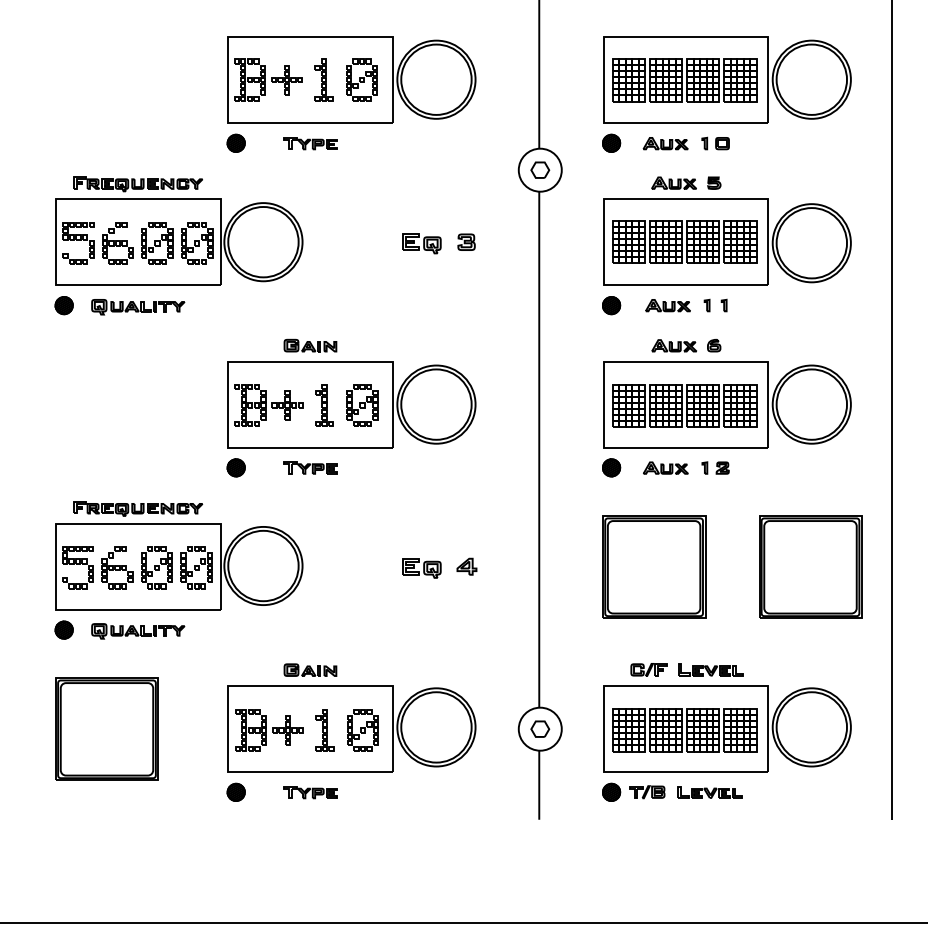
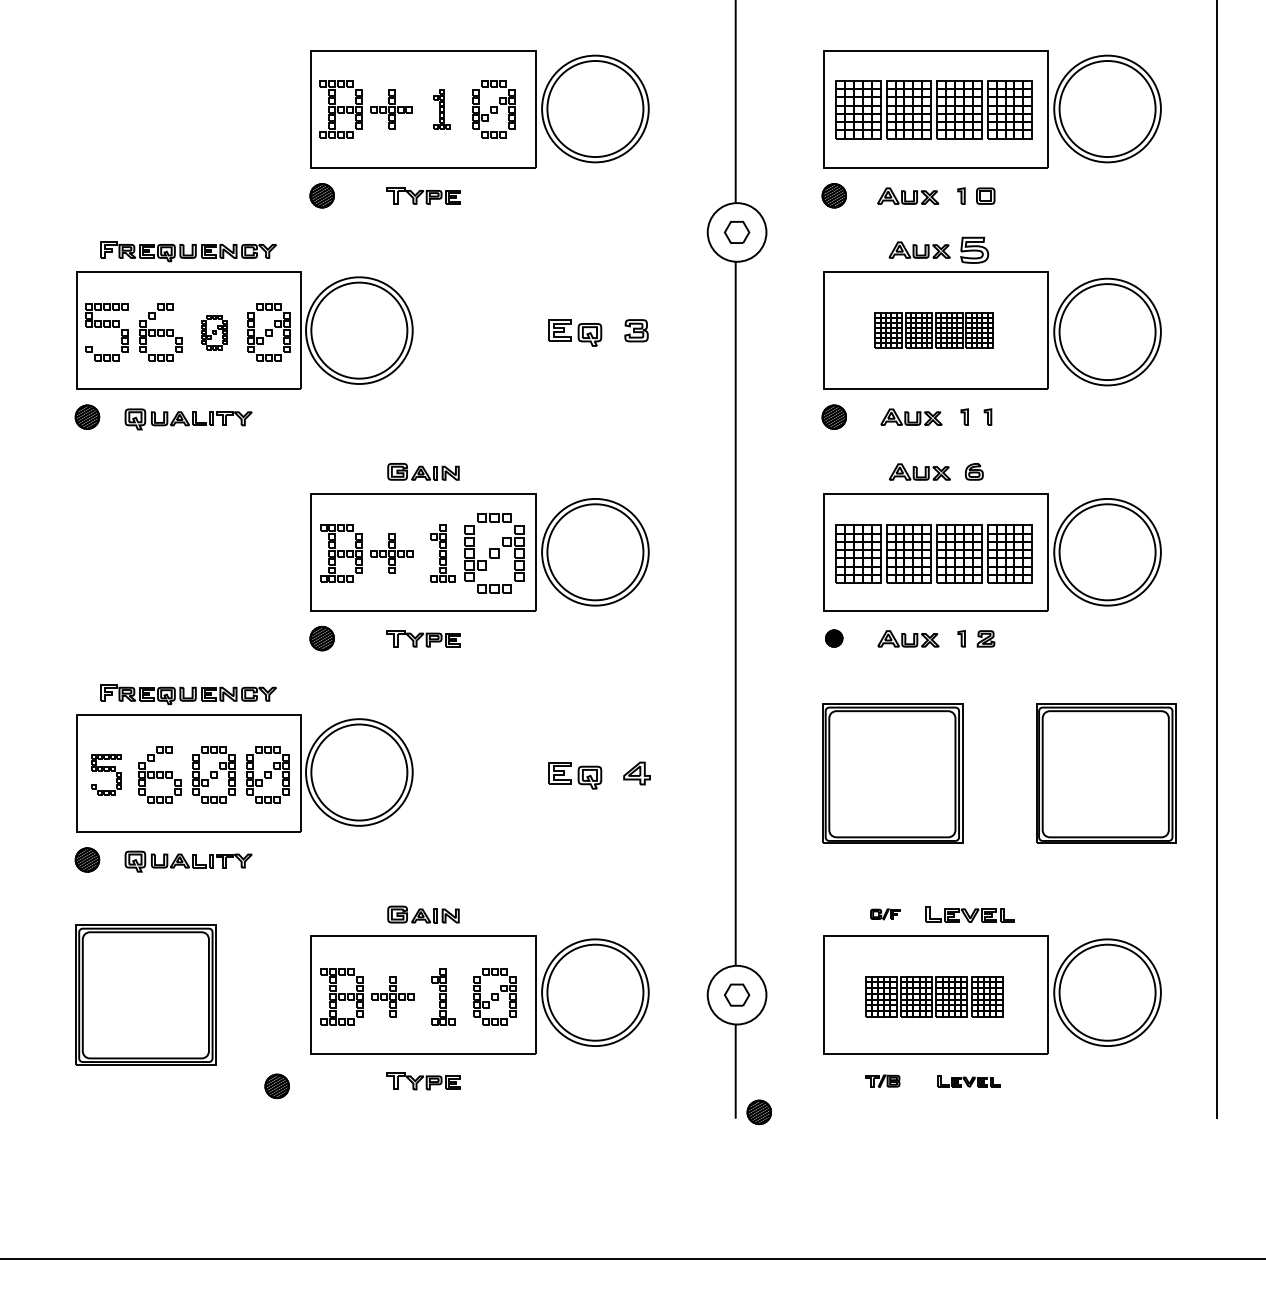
part: (323, 80) -> (441, 109), size x0.7
part: (714, 182) -> (974, 249), size x1.6
part: (684, 242) -> (933, 330), size x0.6
part: (157, 243) -> (214, 332), size x0.6
part: (362, 405) -> (494, 553), size x1.4
part: (610, 467) -> (833, 638), size x0.7
part: (78, 567) -> (106, 774), size x0.7
part: (649, 670) -> (885, 914), size x0.6
part: (684, 730) -> (933, 996), size x0.7
part: (709, 791) -> (968, 1080), size x0.7
part: (235, 792) -> (276, 1086), moved
part: (610, 792) -> (758, 1112), moved
part: (646, 792) -> (882, 1081), size x0.7

